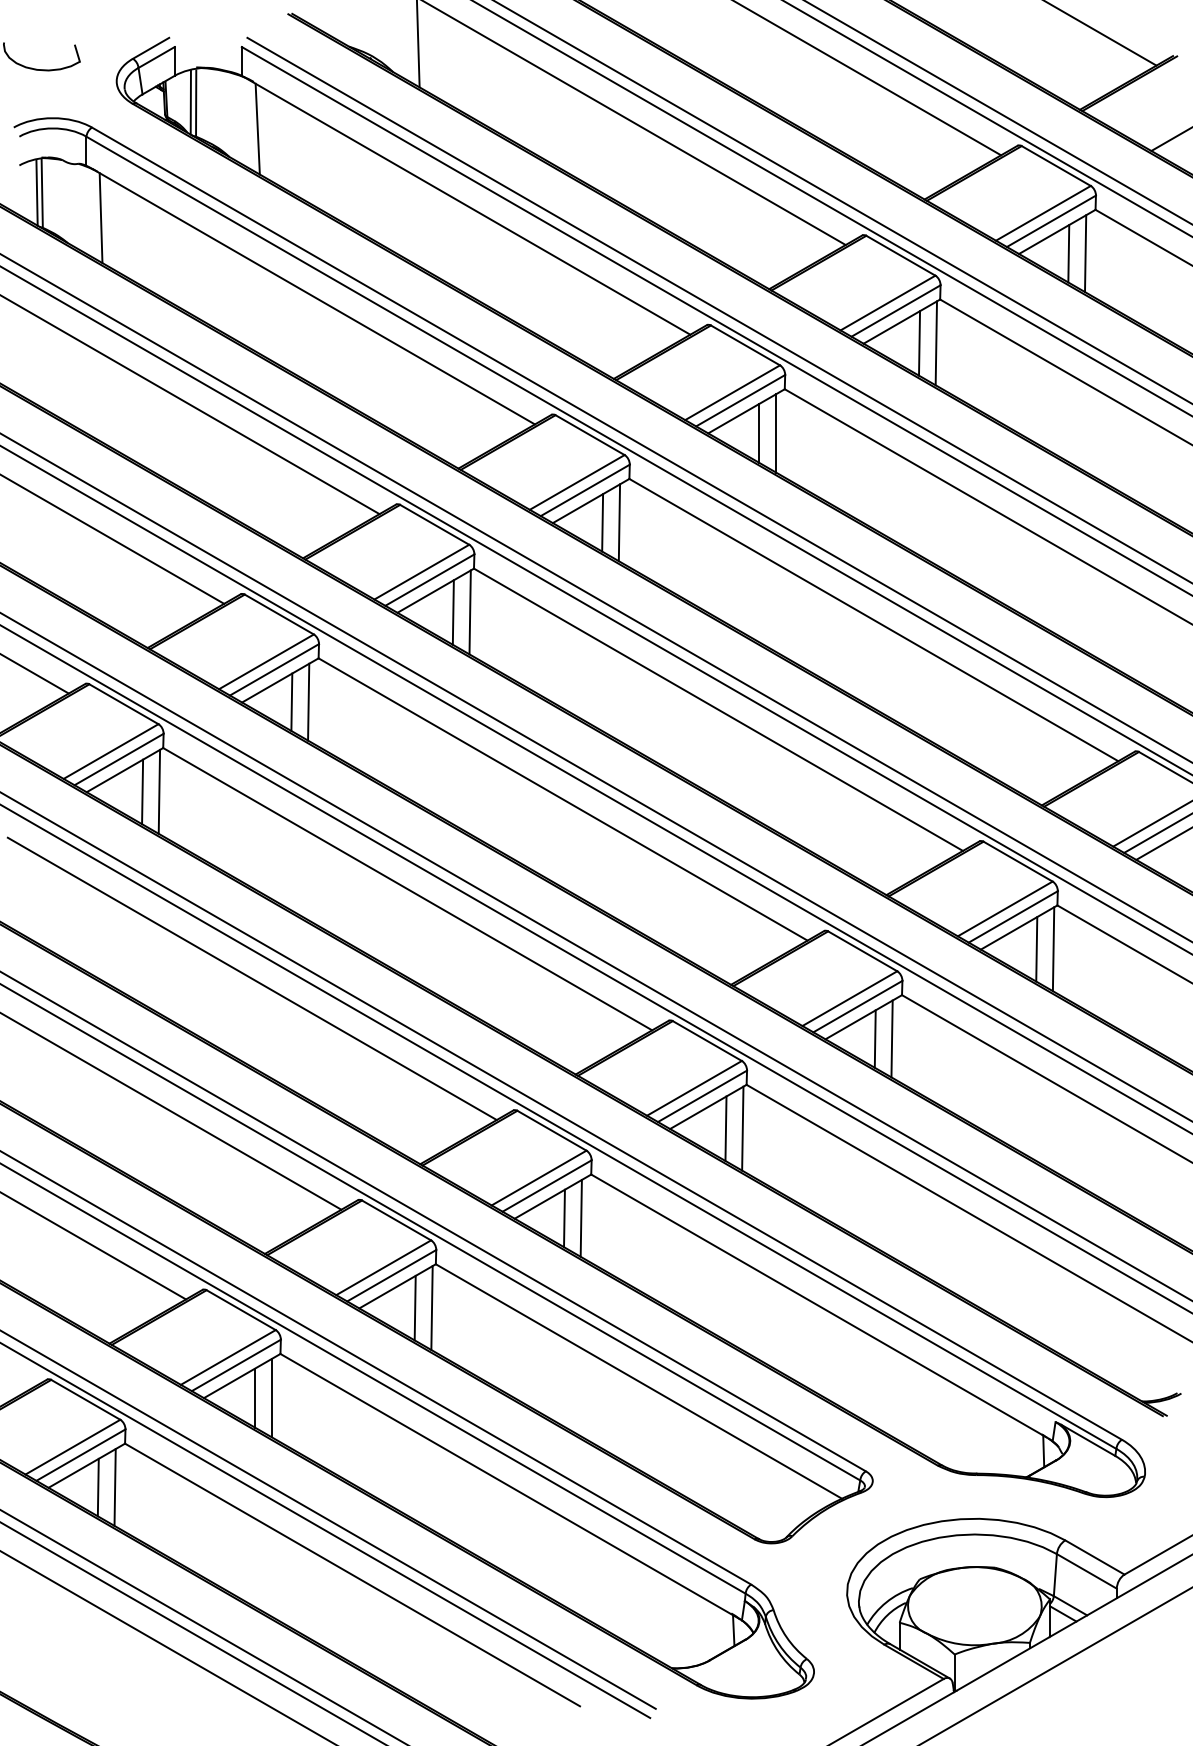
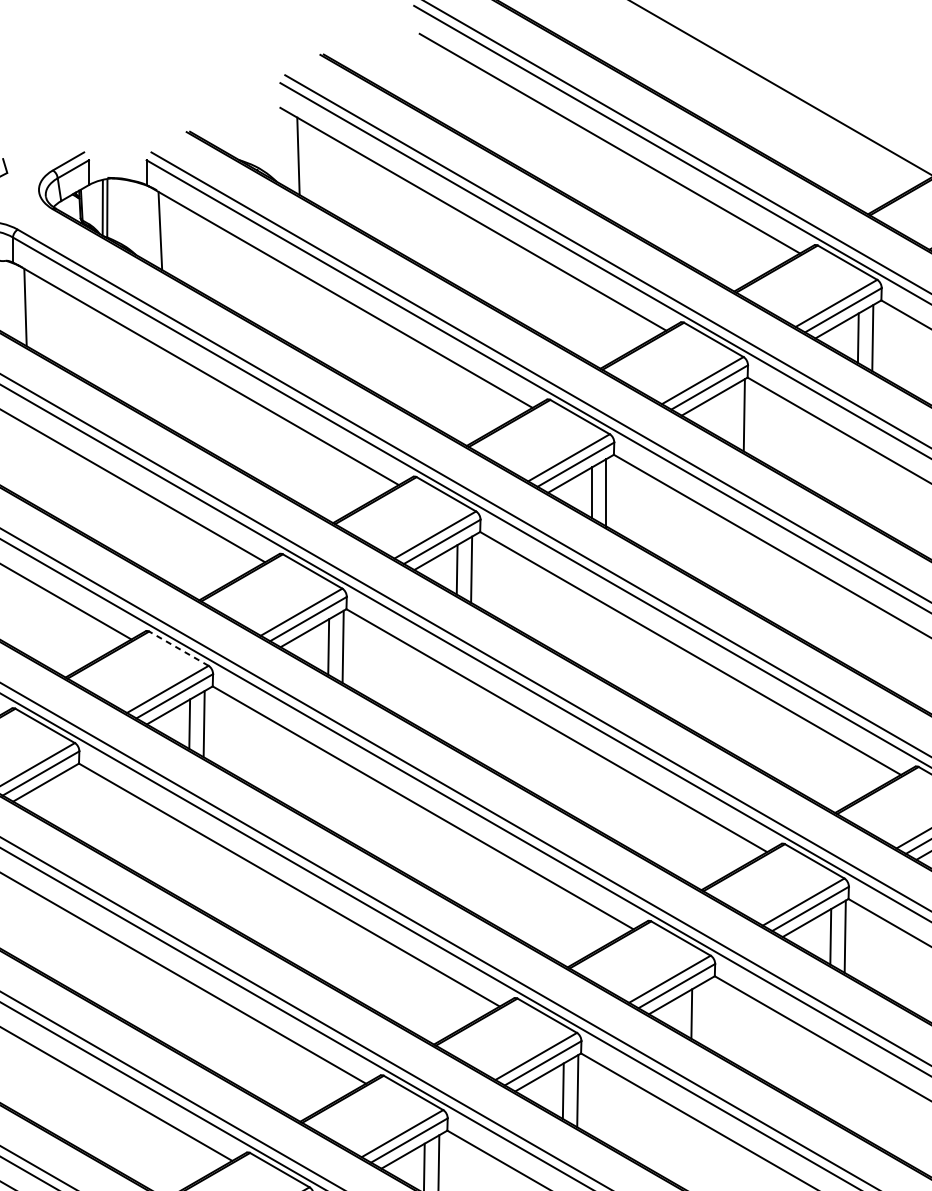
line: (919, 343) -> (729, 415), removed
line: (279, 614) -> (179, 648), solid -> dashed
line: (142, 791) -> (61, 800), removed
line: (159, 791) -> (75, 800), removed
line: (891, 1038) -> (705, 1013), removed

